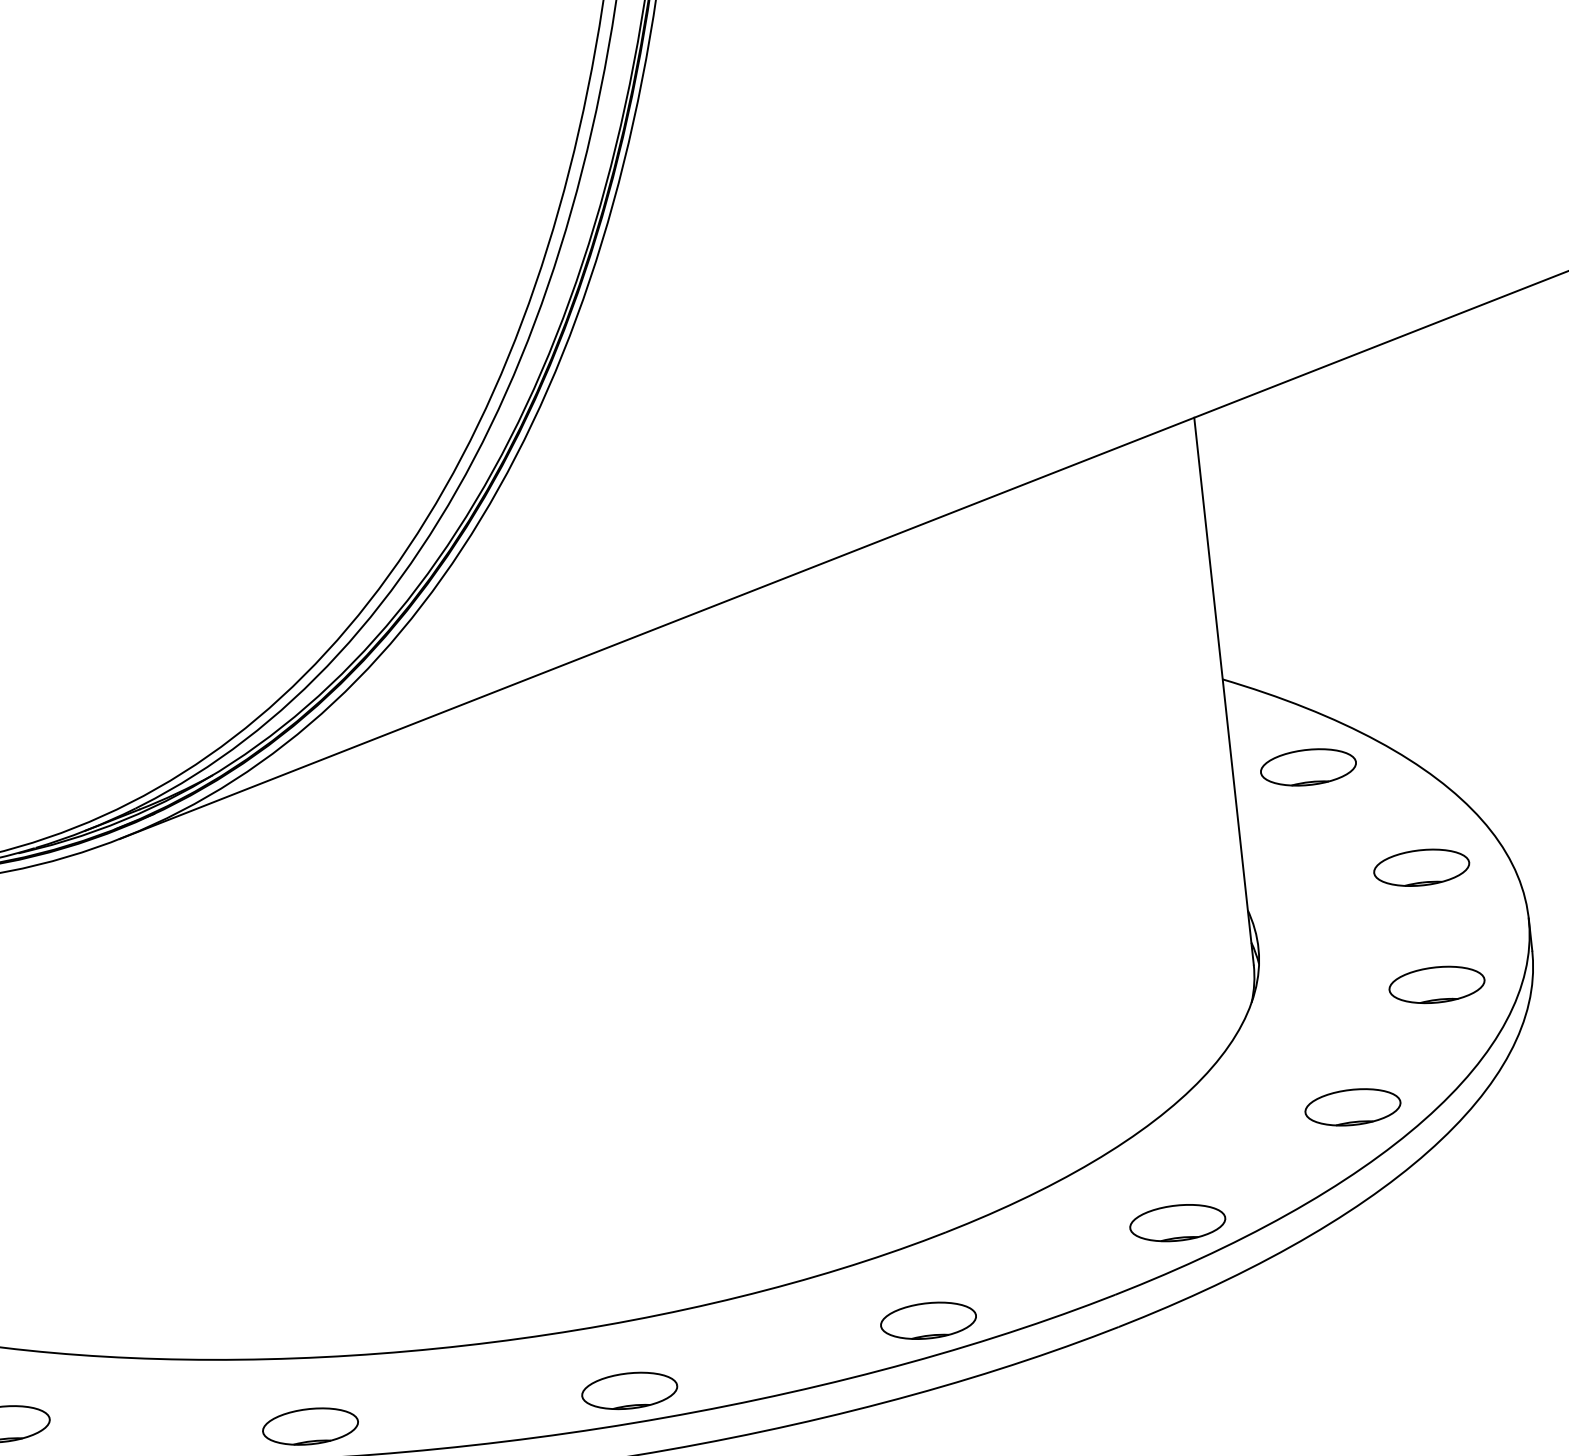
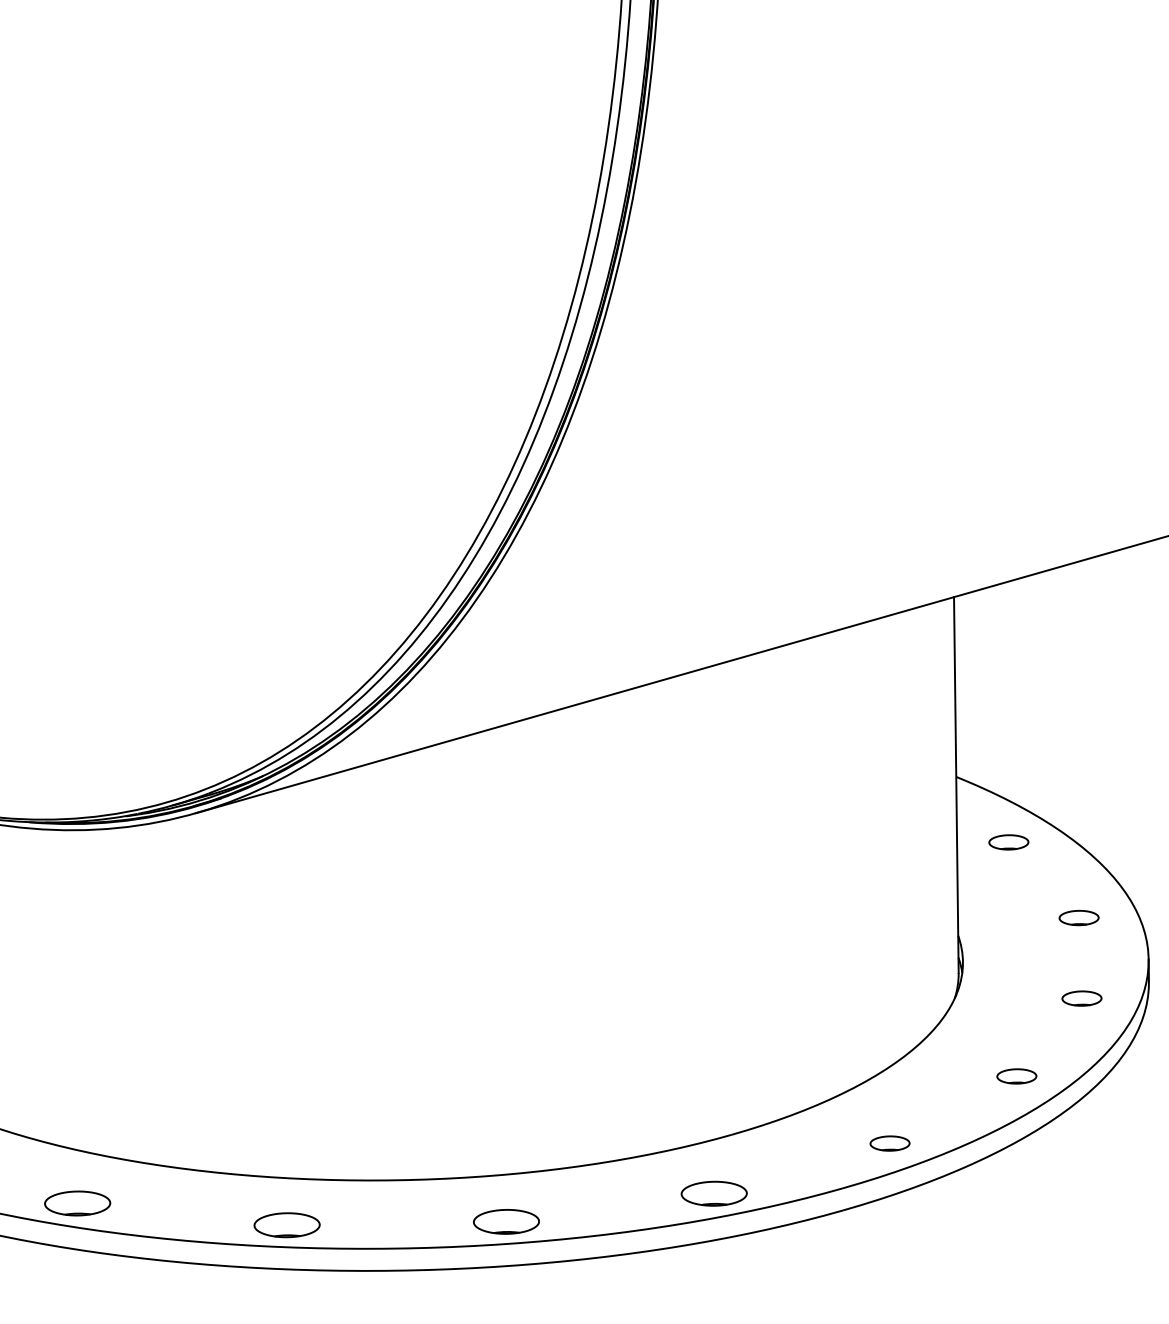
part: (1308, 767) -> (1008, 842), size x0.6
part: (1420, 867) -> (1078, 917), size x0.6
part: (1436, 984) -> (1081, 998), size x0.6
part: (1352, 1107) -> (1016, 1076), size x0.6
part: (1176, 1222) -> (889, 1143), size x0.6

